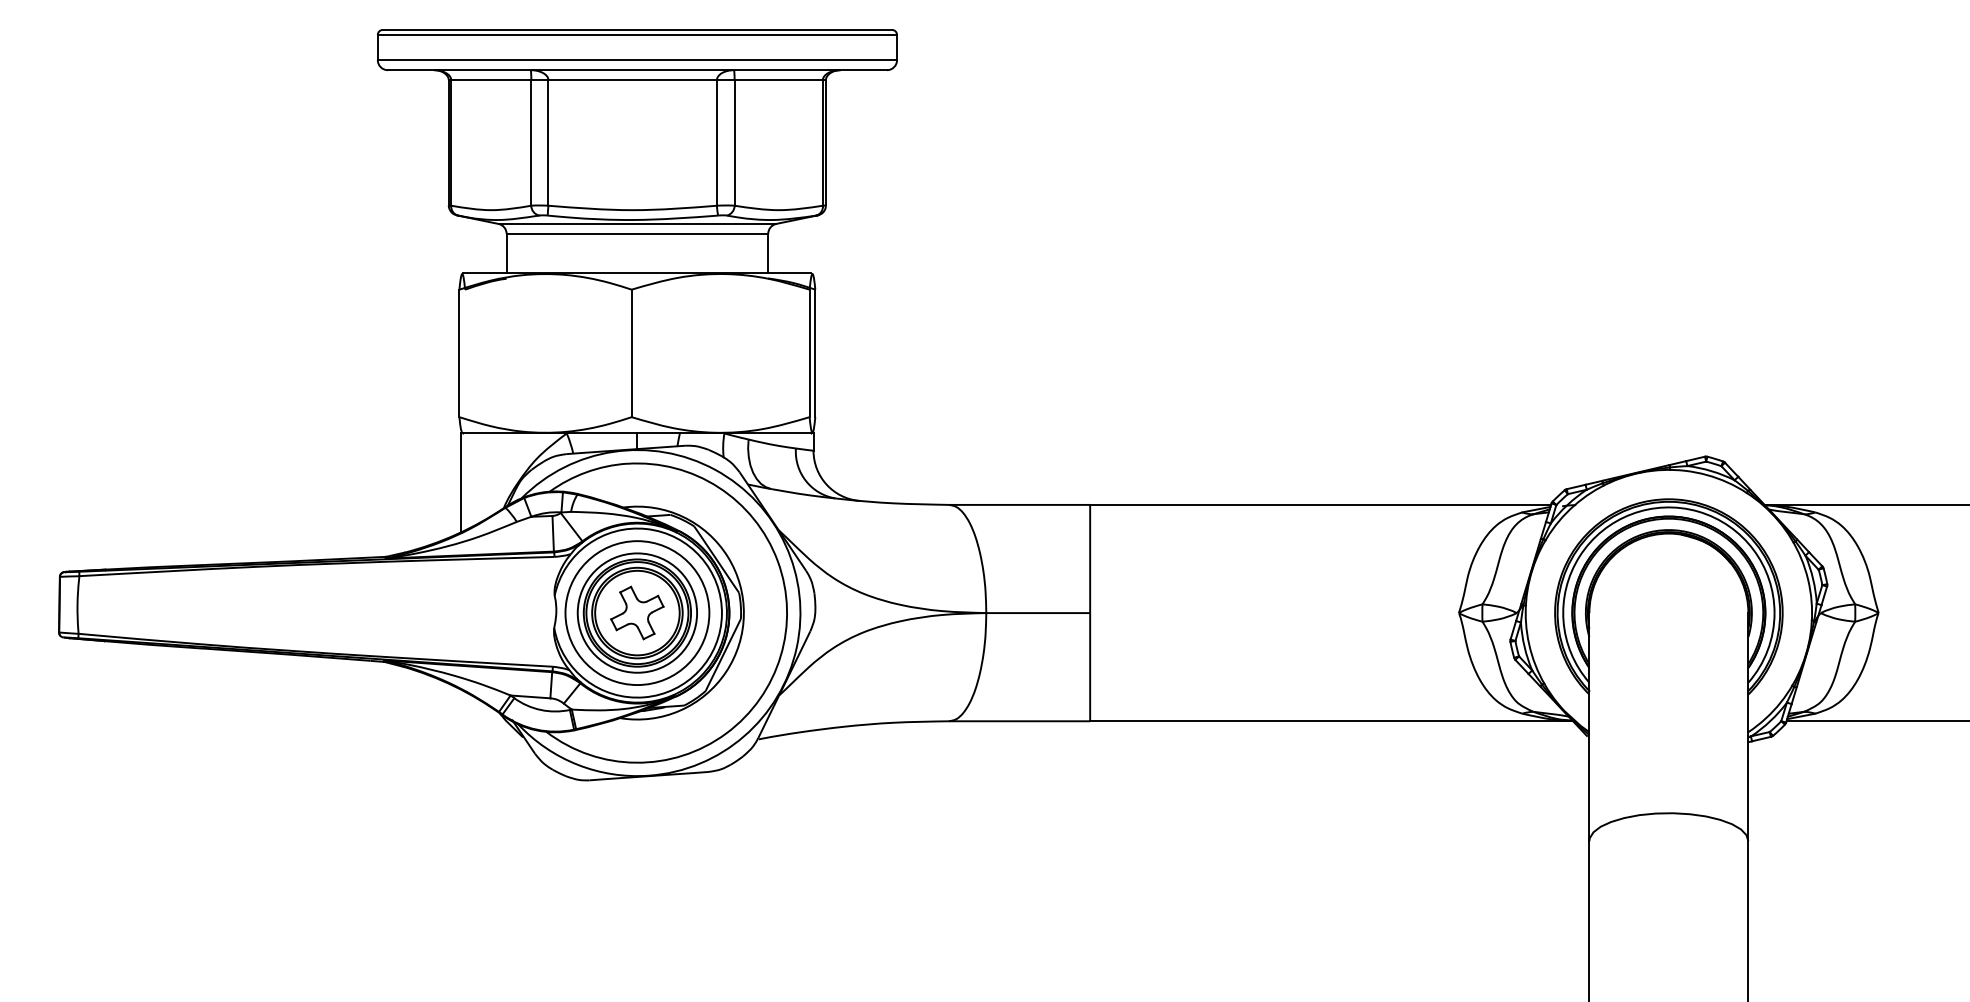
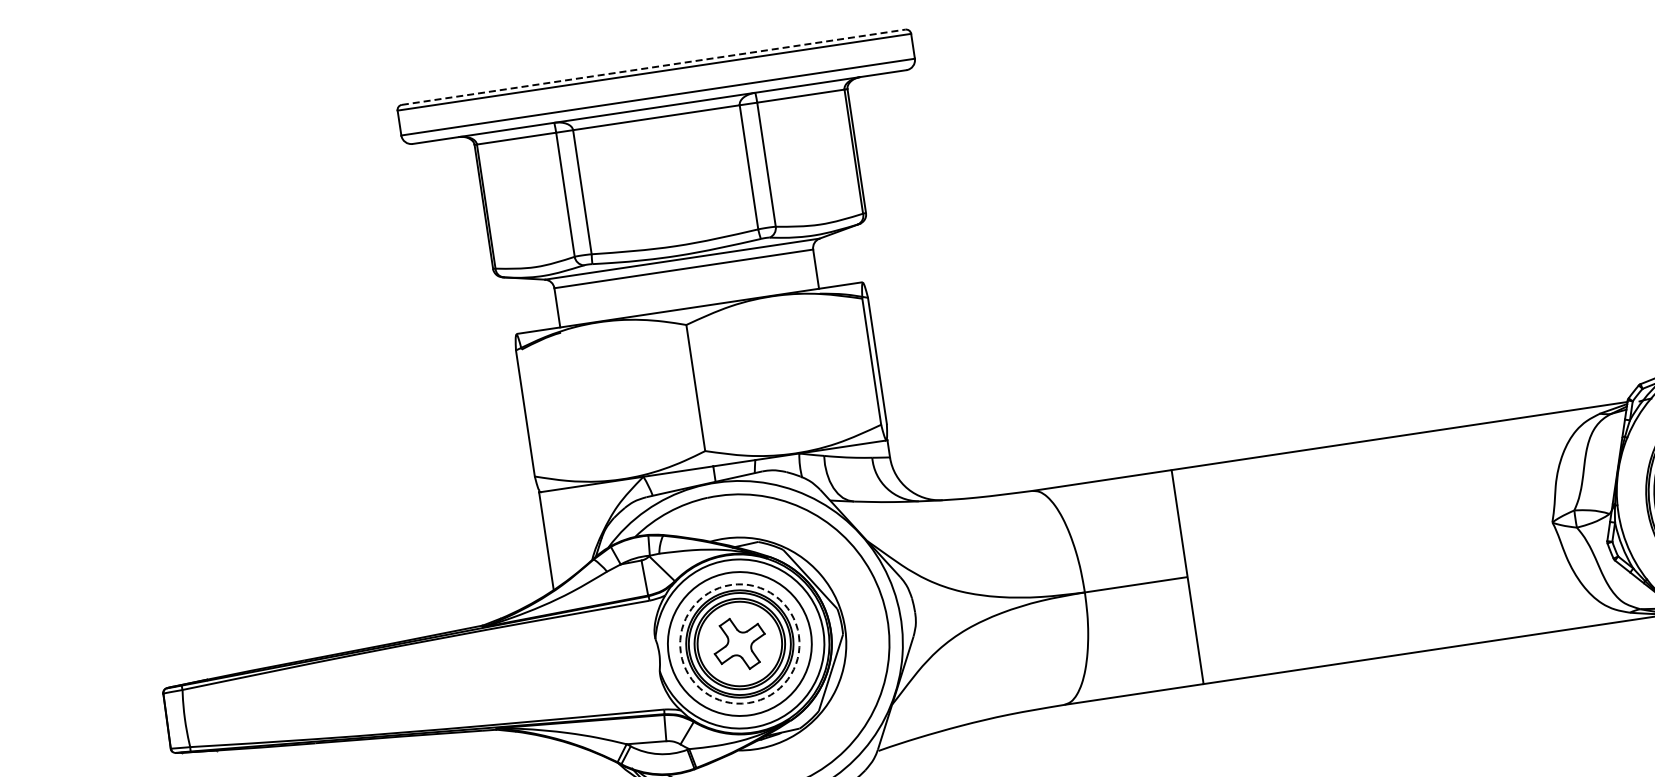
line: (637, 29) -> (653, 66), solid -> dashed
circle: (637, 612) -> (739, 643), solid -> dashed

